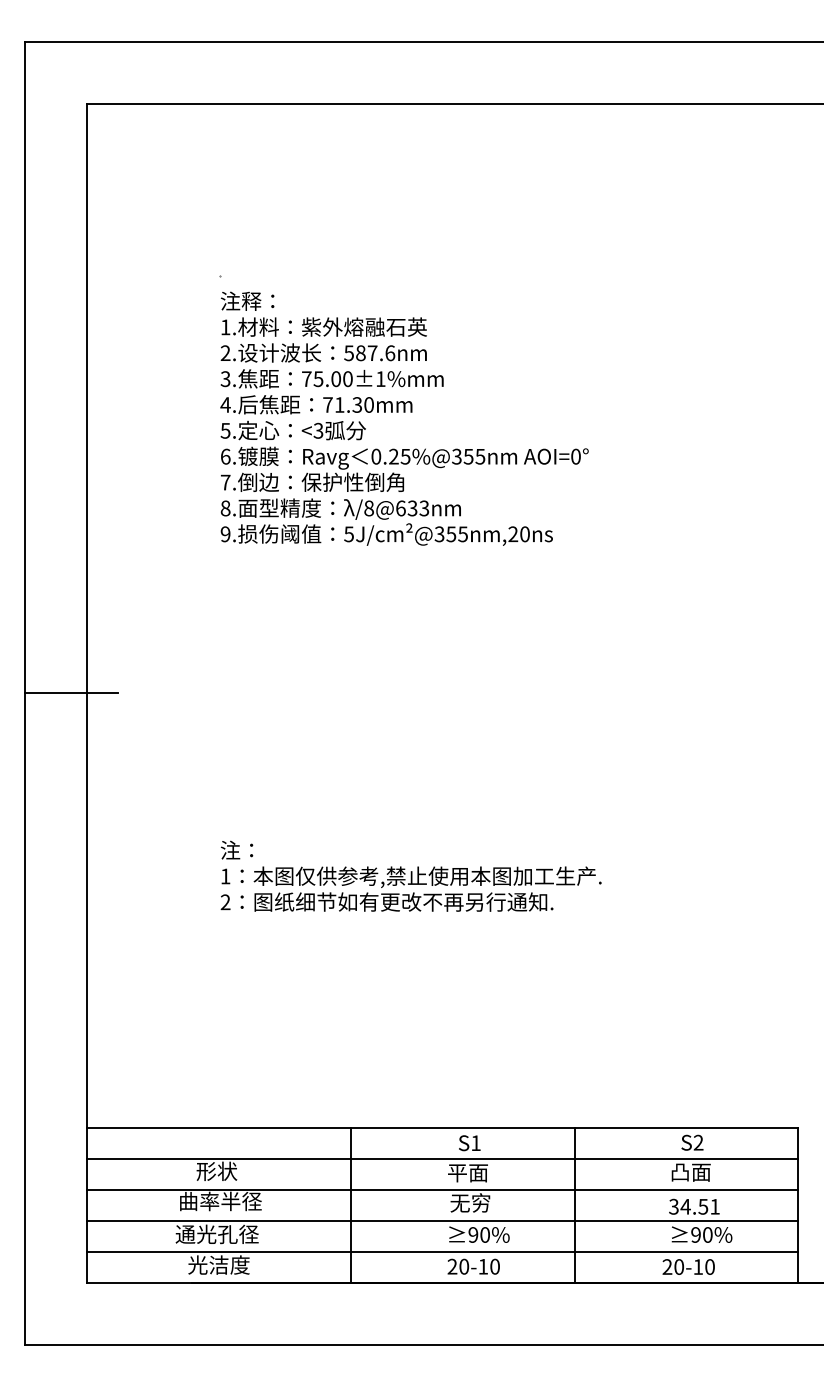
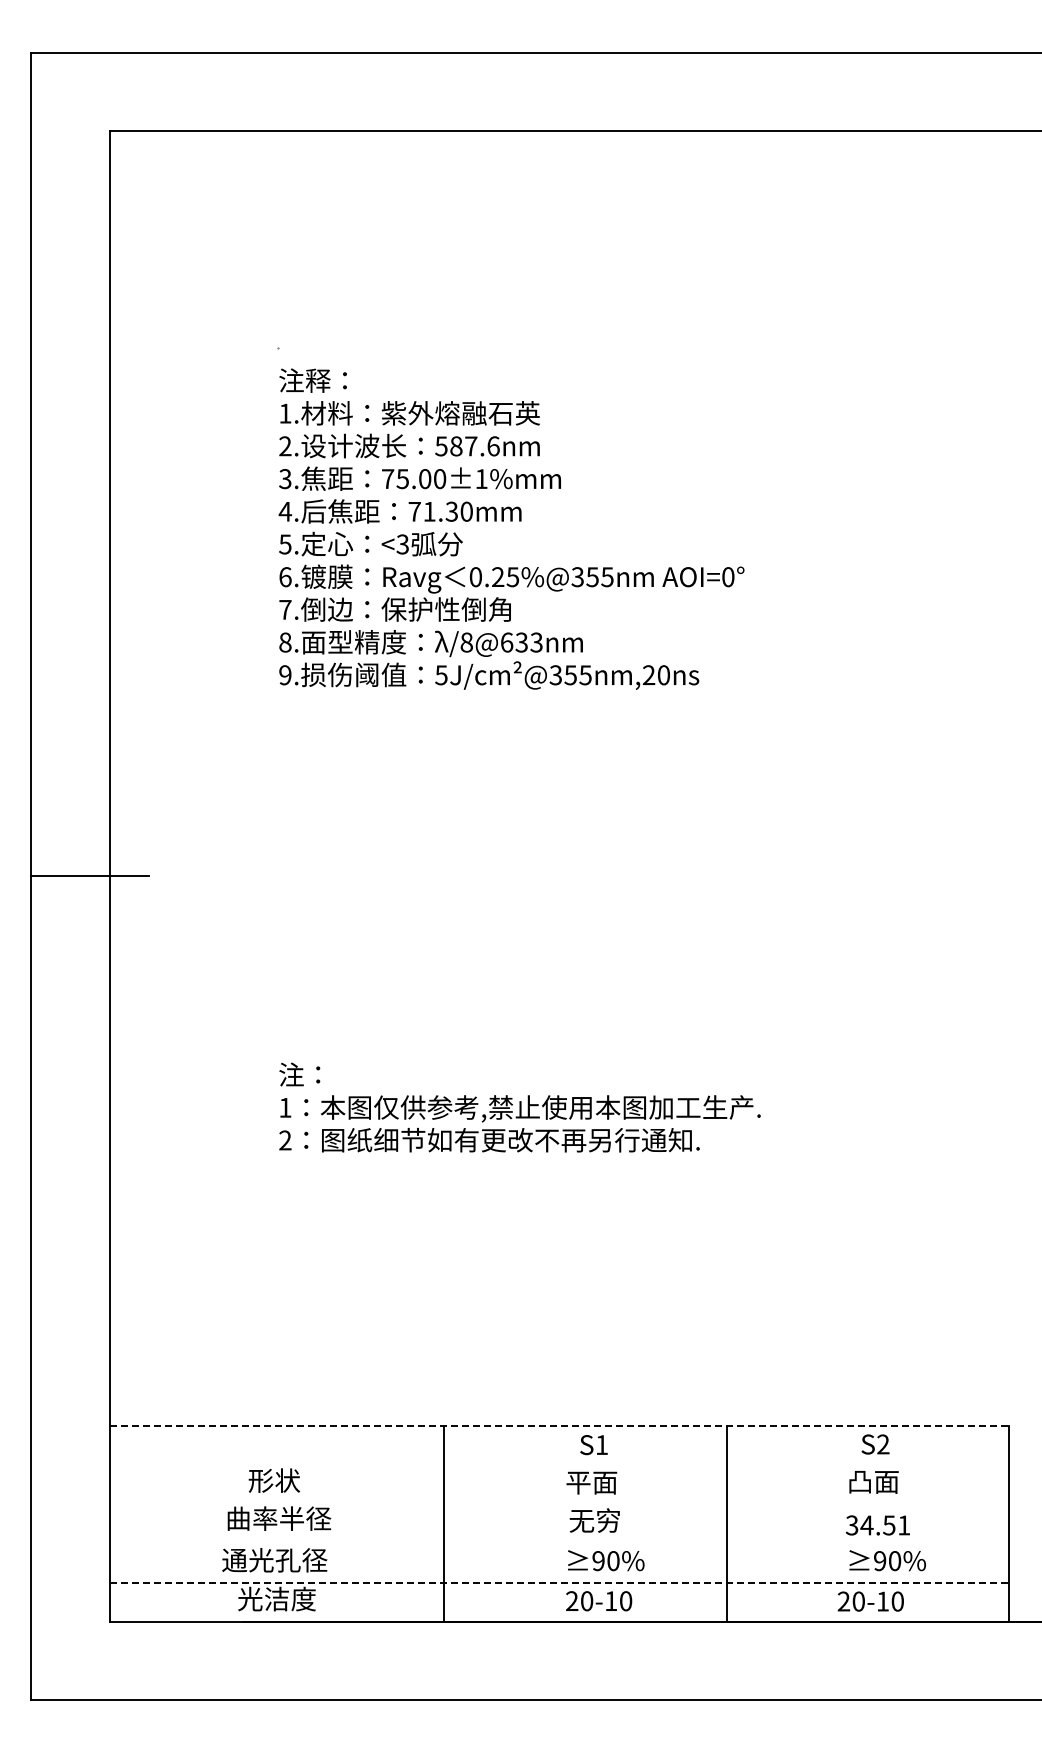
line: (442, 1127) -> (559, 1425), solid -> dashed
line: (442, 1159) -> (559, 1465), removed
line: (442, 1190) -> (559, 1504), removed
line: (442, 1221) -> (559, 1543), removed
line: (442, 1251) -> (559, 1582), solid -> dashed

